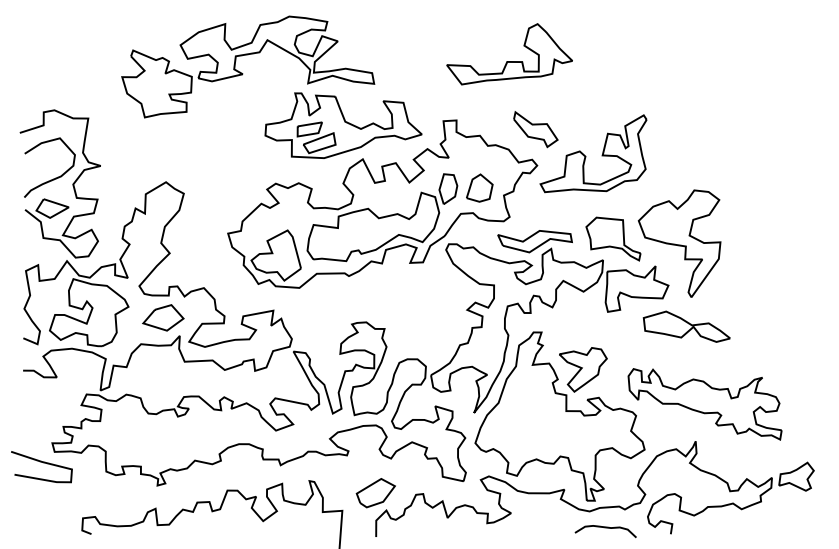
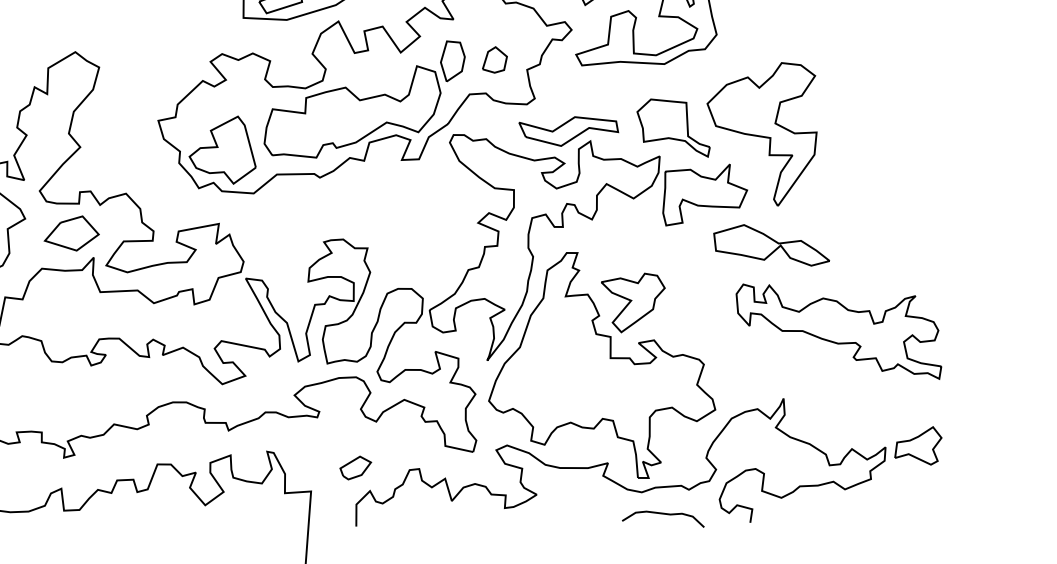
part: (479, 187) -> (494, 59), size x0.7
part: (704, 404) -> (838, 331), moved
part: (375, 493) -> (355, 468), size x0.6

